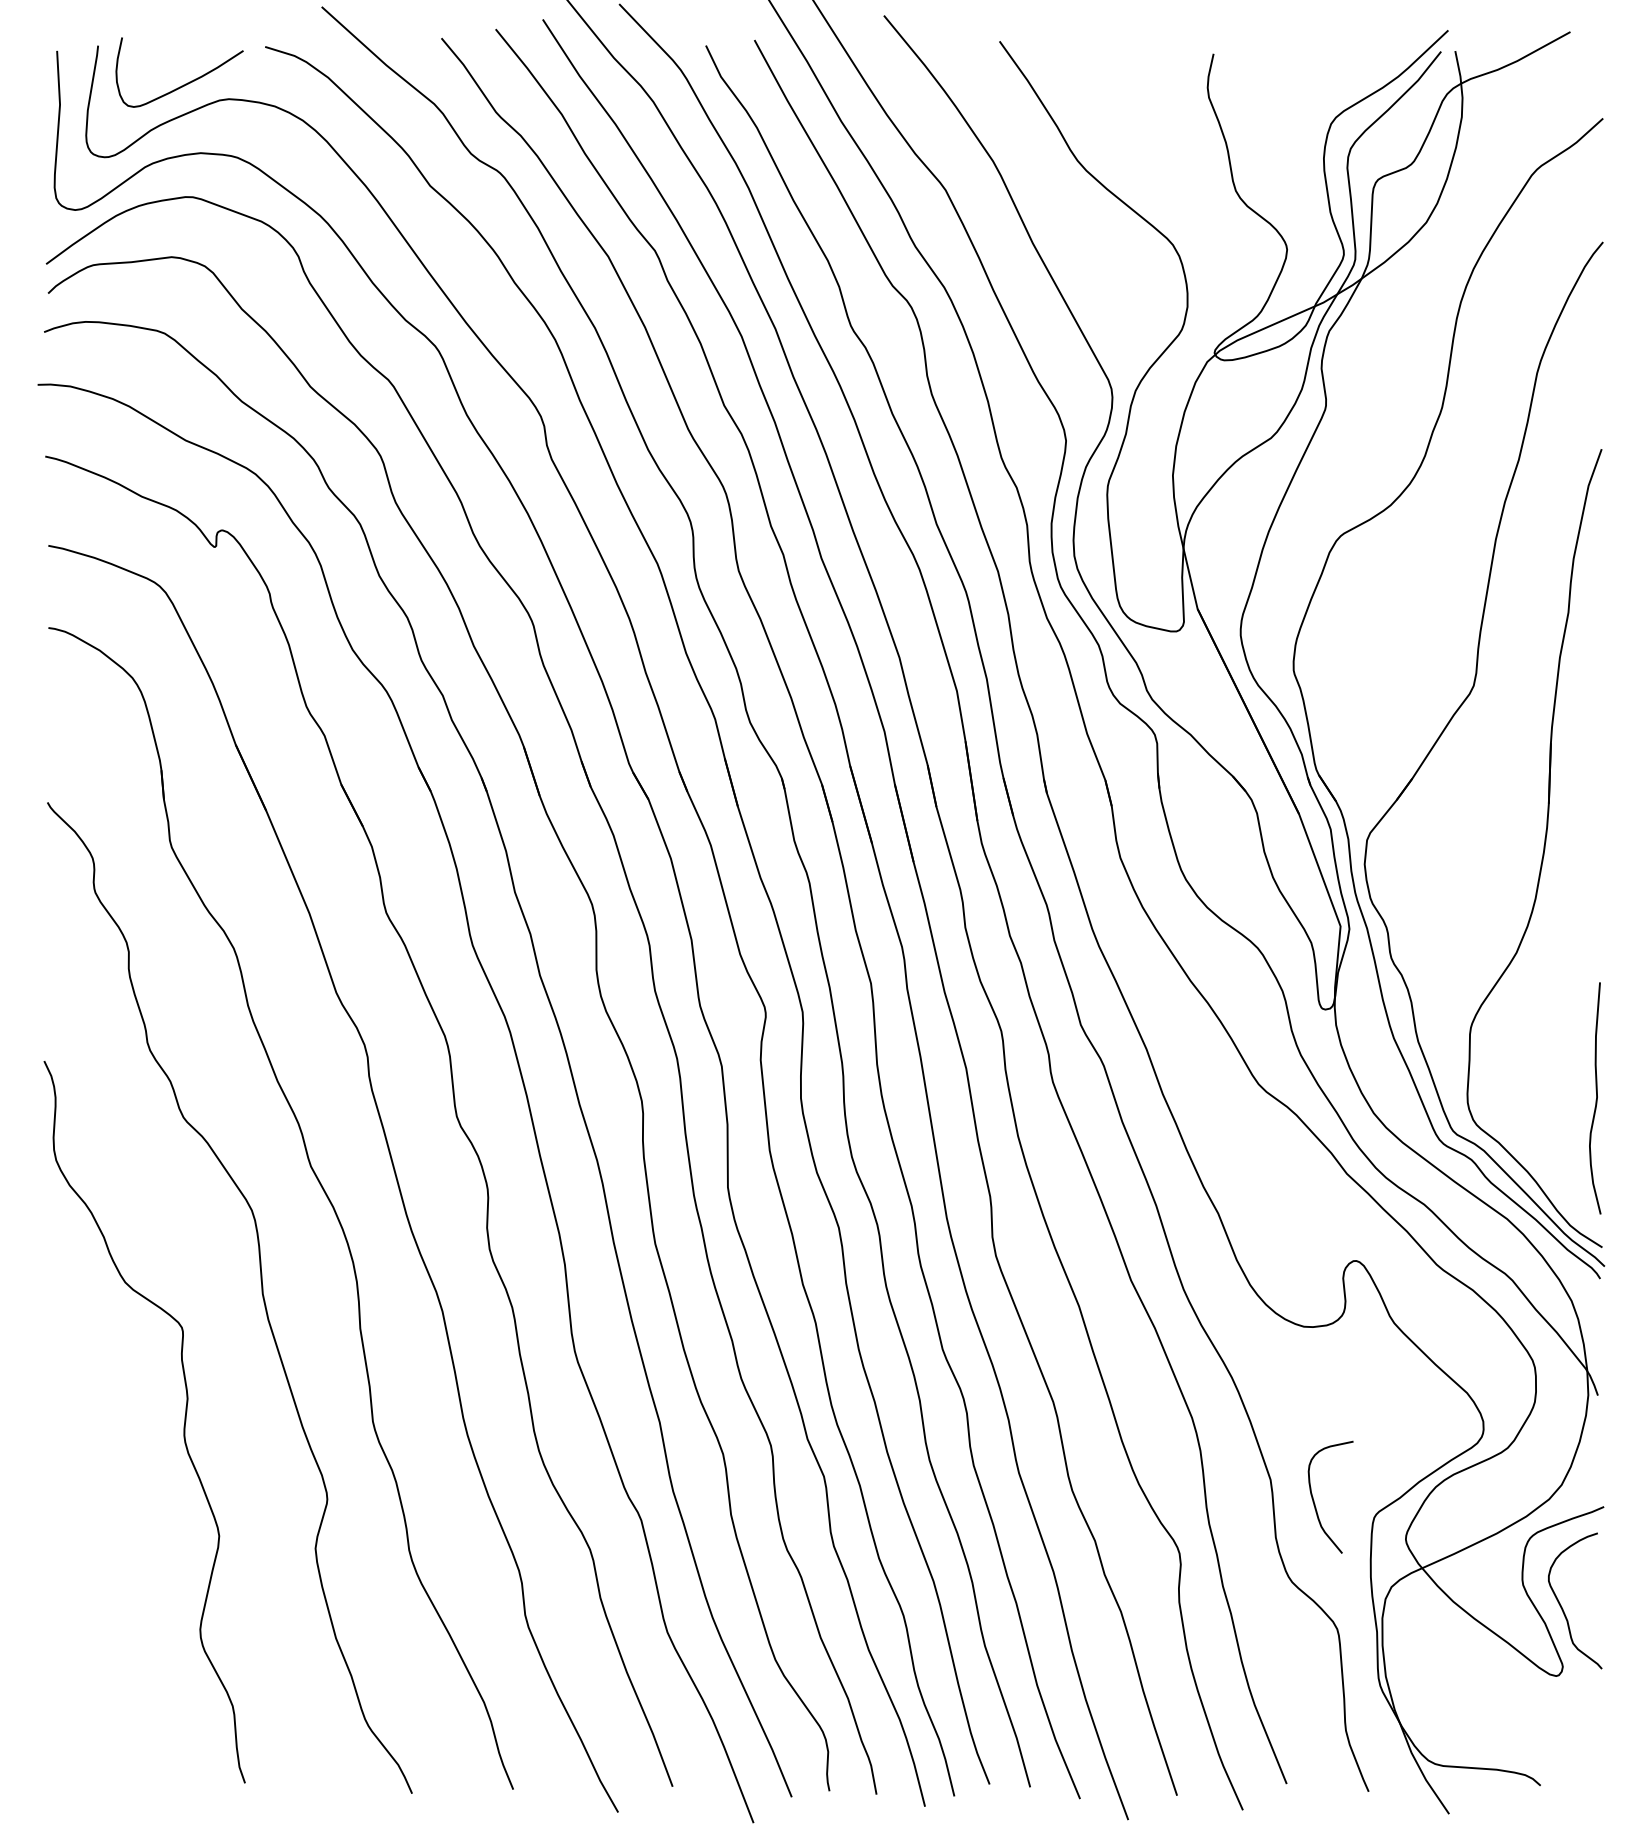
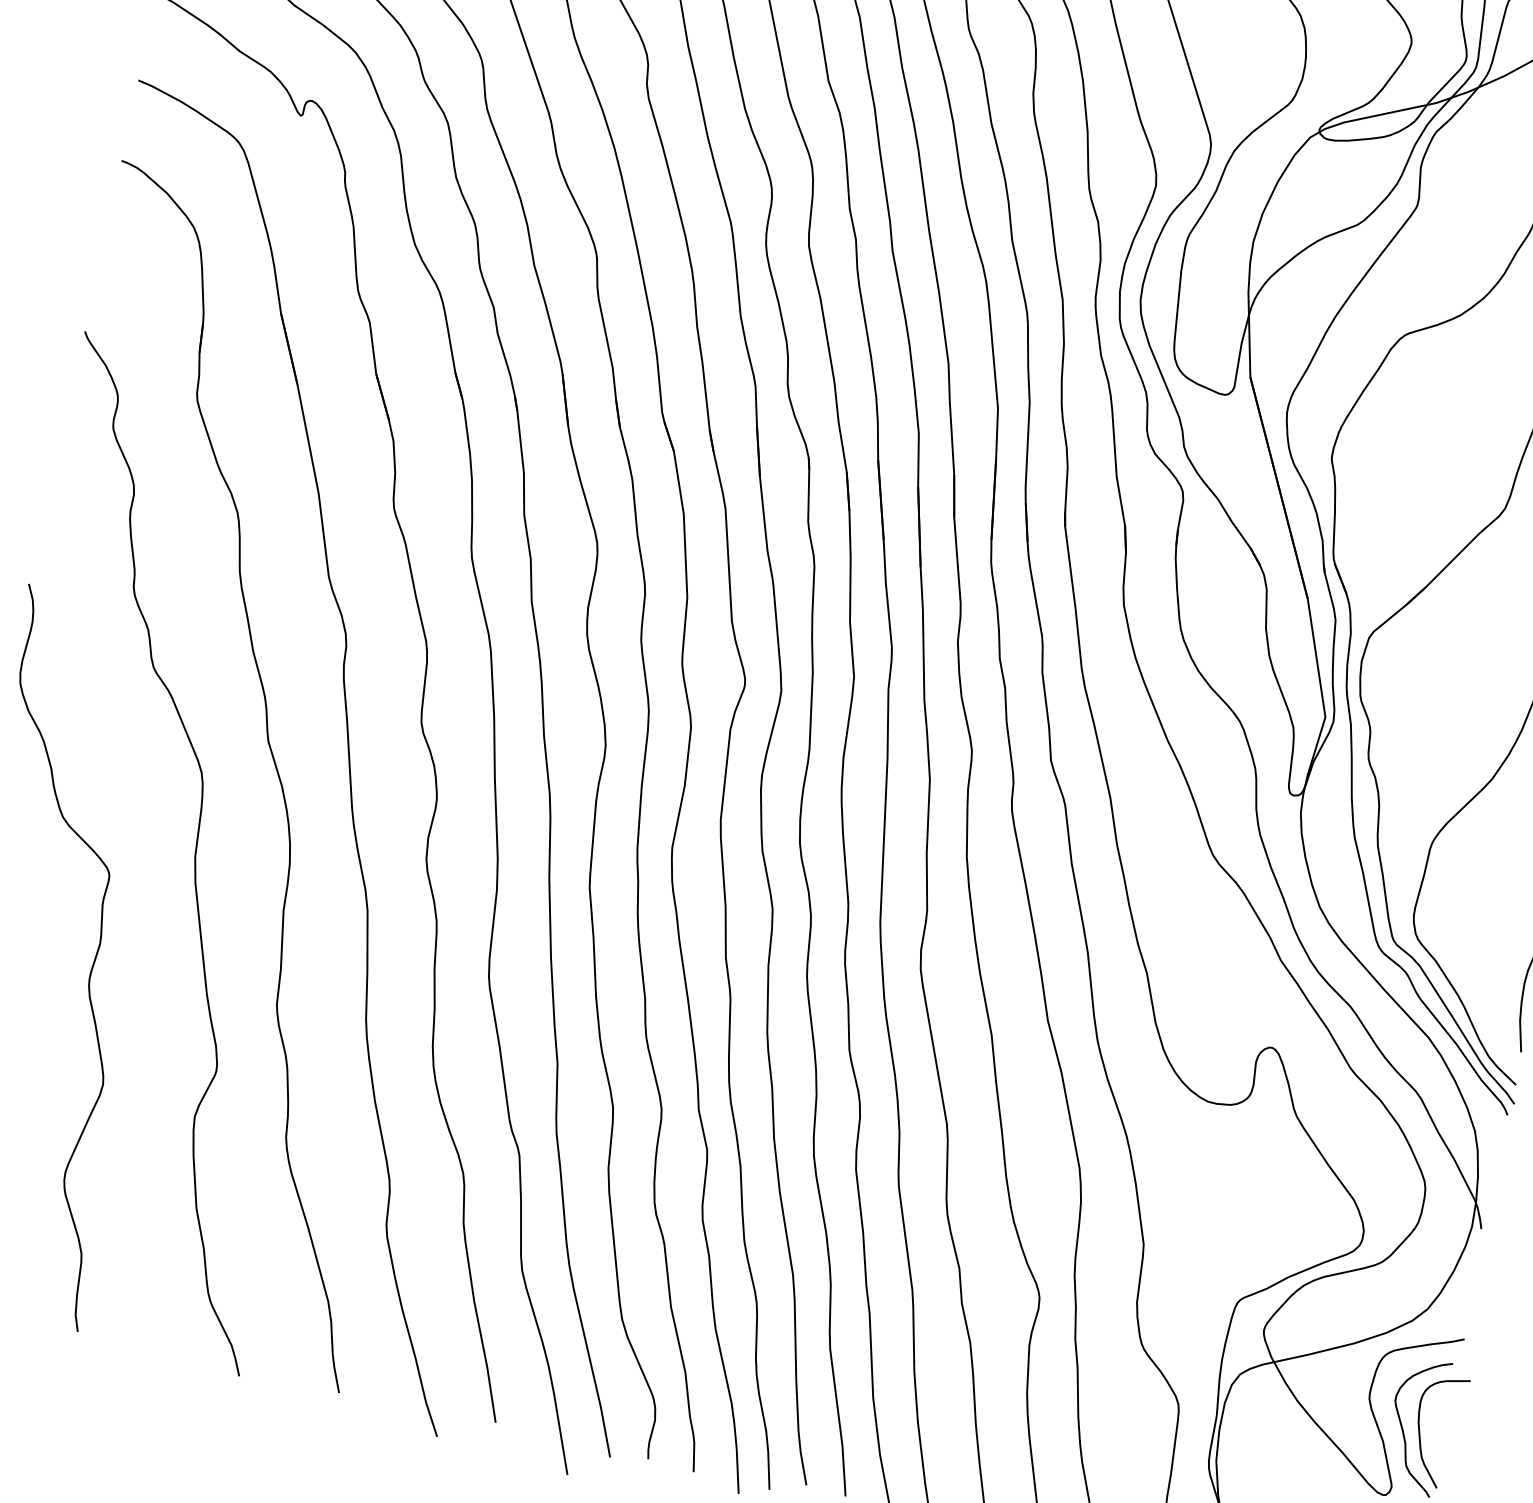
curve: (1314, 1500) -> (1420, 1430), moved

